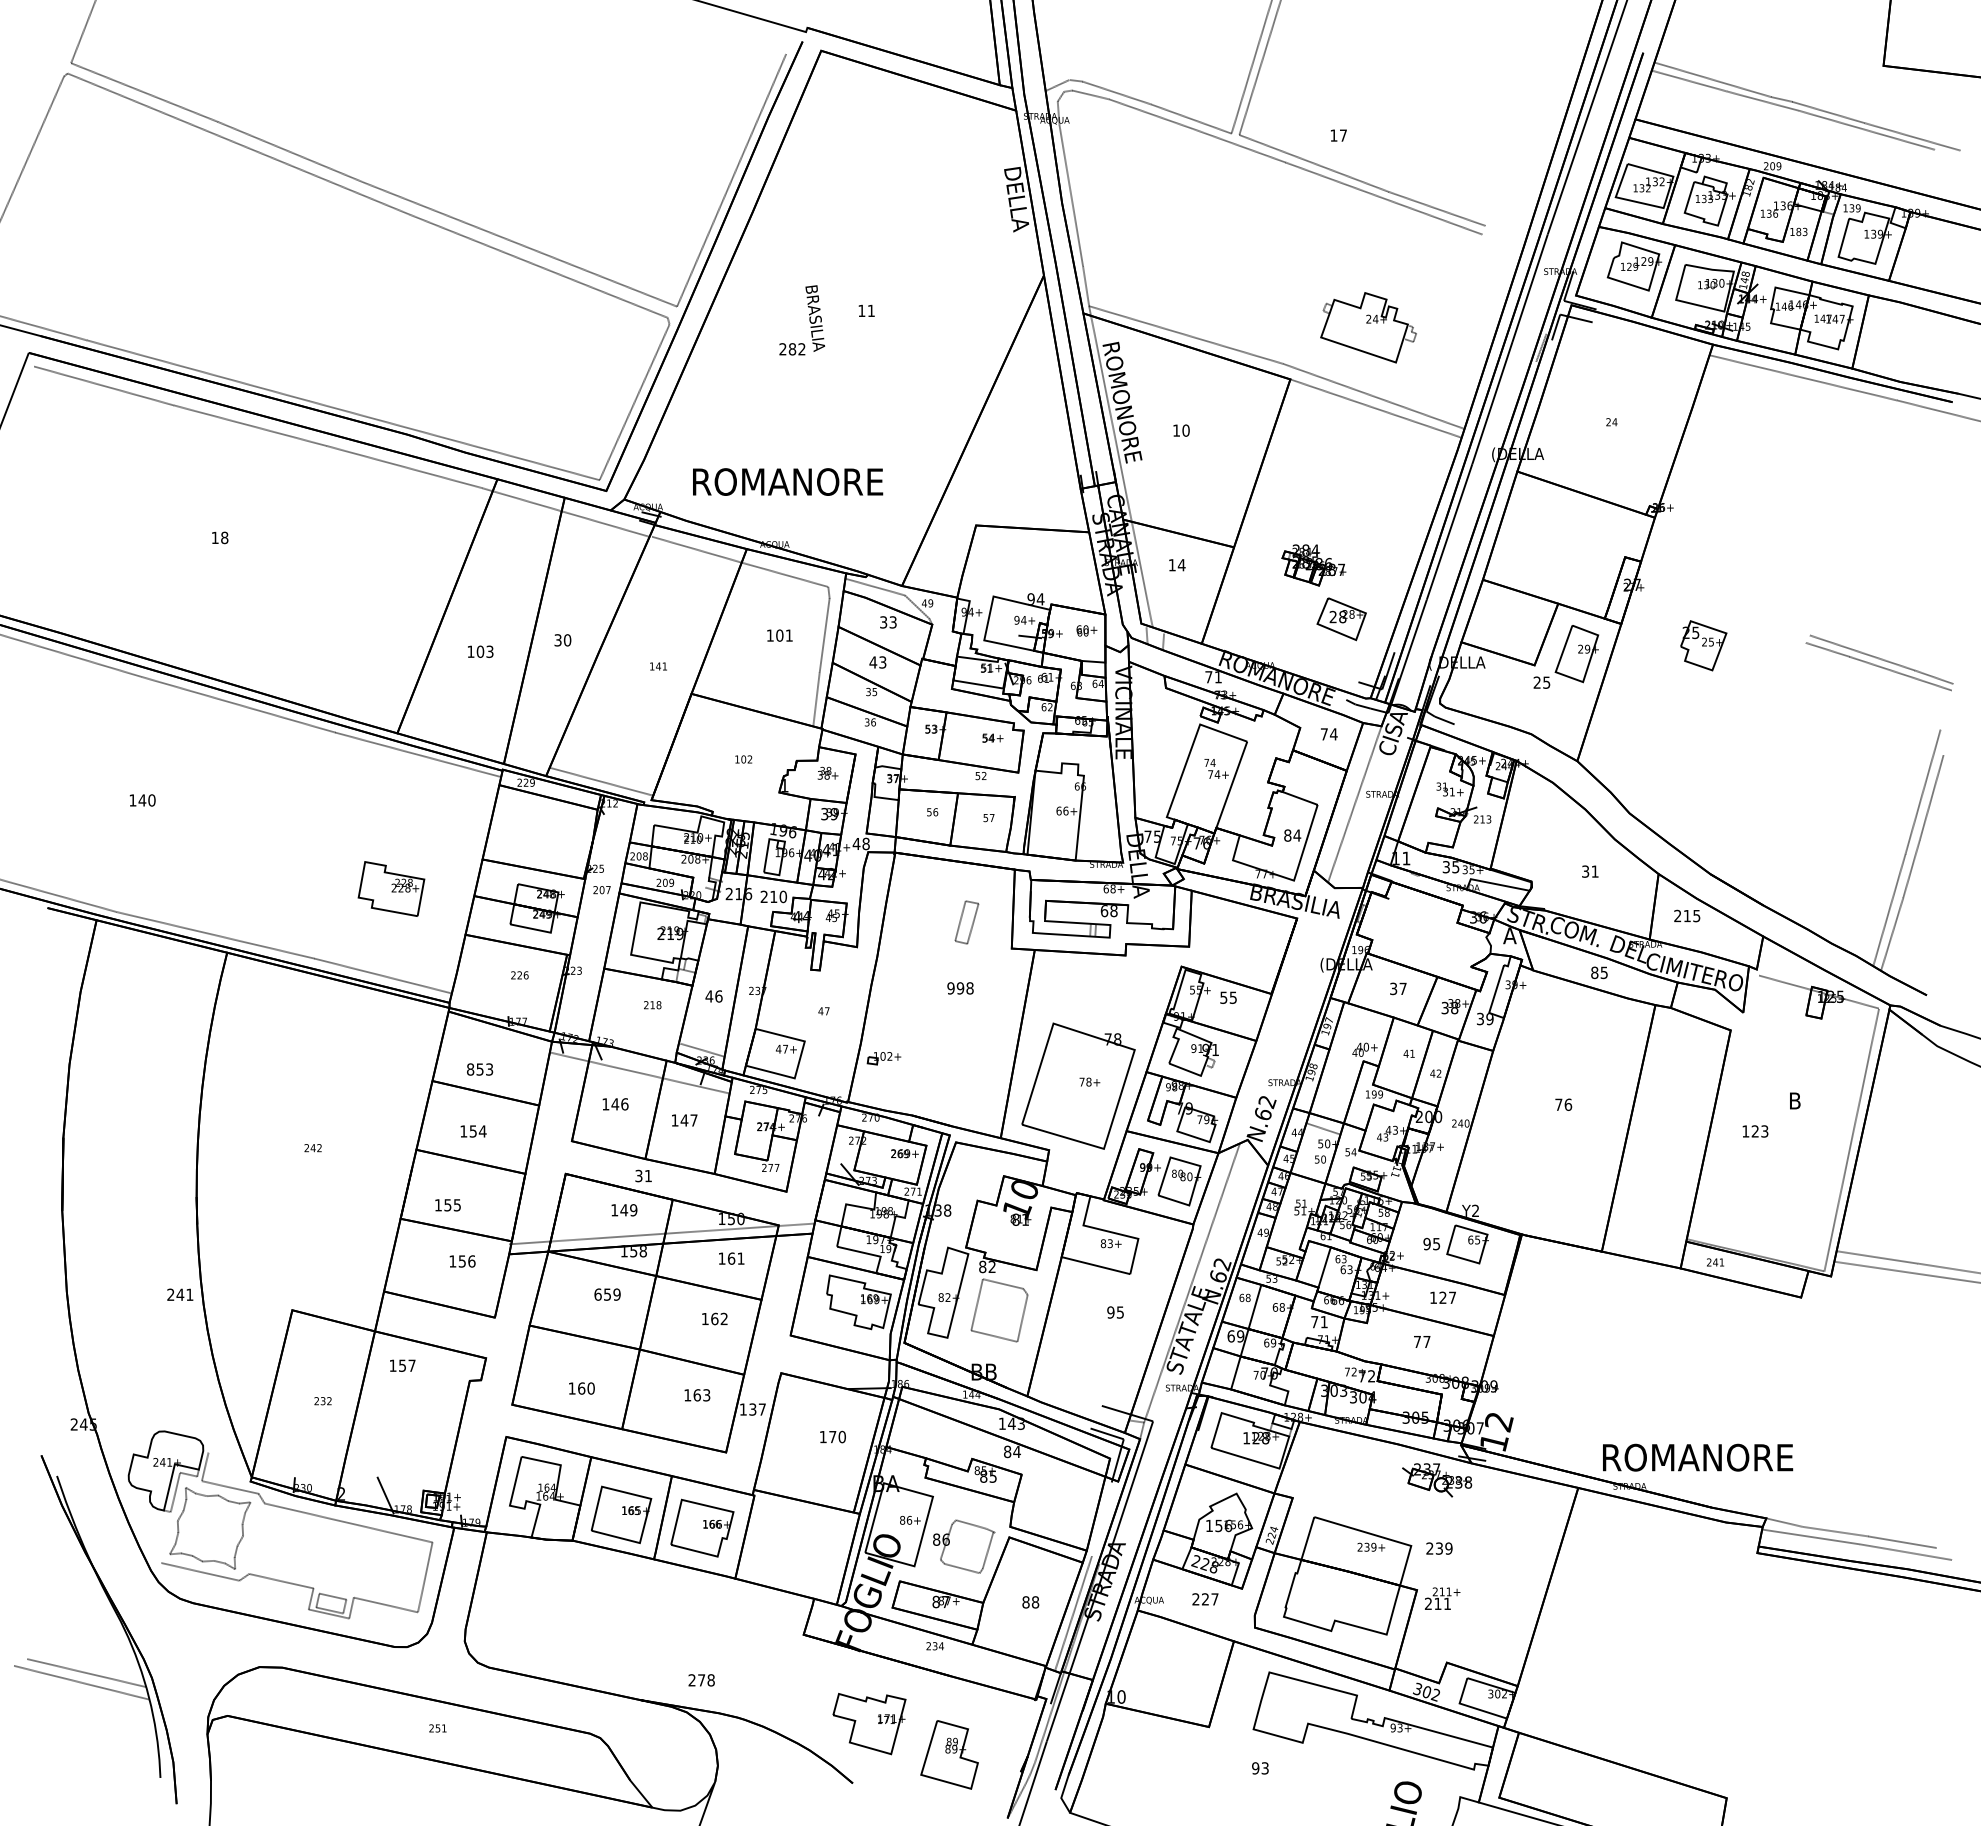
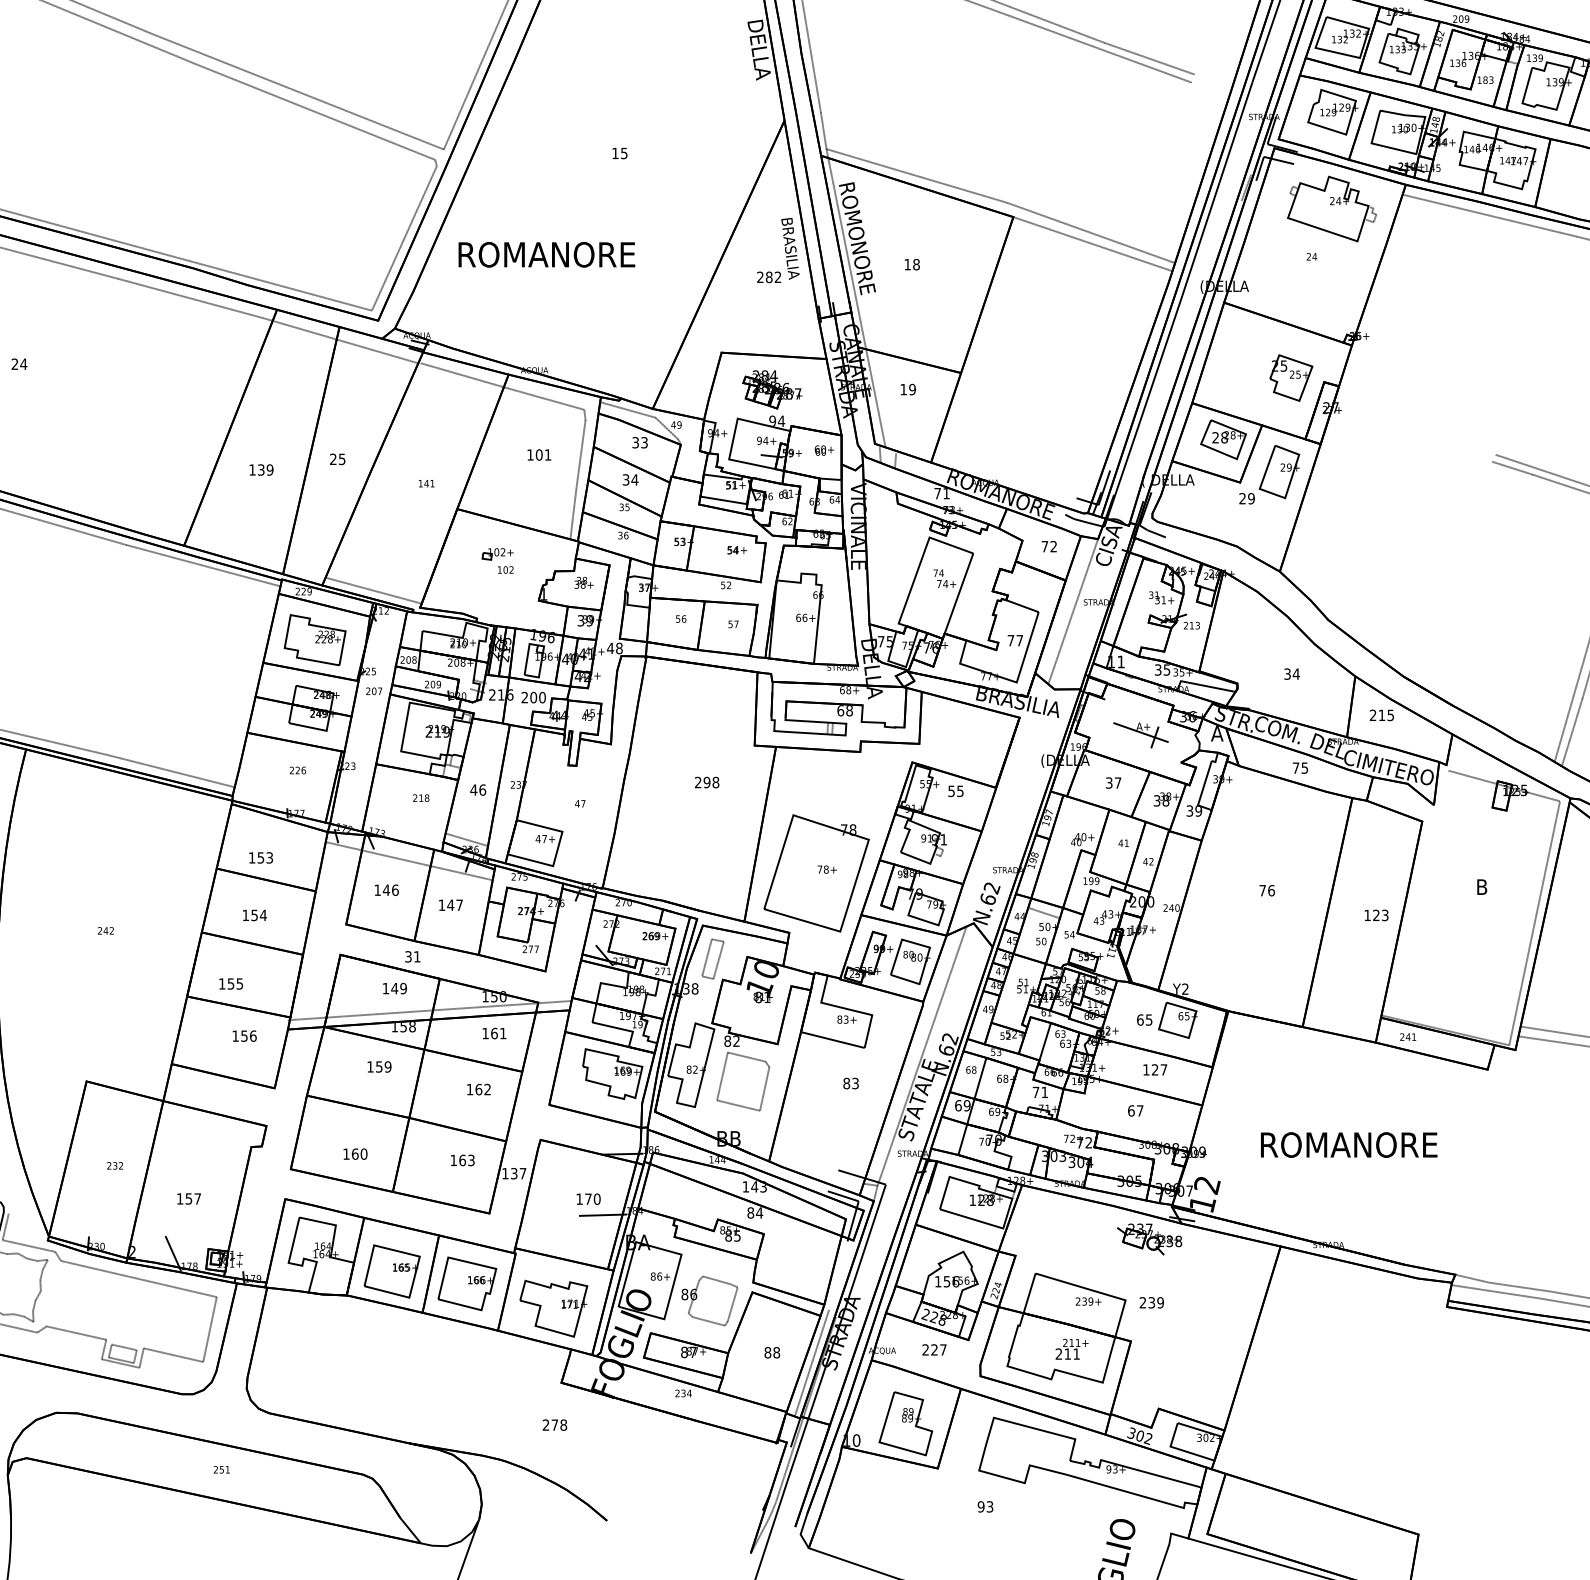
text: (870, 310) -> (623, 153), 11 -> 15
text: (801, 320) -> (777, 250), moved
part: (1368, 327) -> (1332, 208), moved
text: (1185, 430) -> (915, 264), 10 -> 18
text: (788, 481) -> (547, 254), moved
text: (219, 537) -> (18, 363), 18 -> 24
text: (1181, 565) -> (912, 389), 14 -> 19
part: (1313, 565) -> (772, 389), moved
part: (1341, 619) -> (1223, 440), moved
text: (562, 640) -> (337, 459), 30 -> 25
part: (1703, 645) -> (1291, 377), moved
text: (484, 651) -> (265, 469), 103 -> 139
text: (877, 662) -> (629, 479), 43 -> 34
text: (1546, 682) -> (1251, 498), 25 -> 29
text: (1333, 734) -> (1053, 546), 74 -> 72
text: (1292, 835) -> (1015, 640), 84 -> 77
text: (1594, 871) -> (1295, 674), 31 -> 34
part: (391, 888) -> (315, 639), moved
text: (773, 896) -> (533, 697), 210 -> 200
part: (966, 922) -> (712, 959), moved
part: (1427, 937) -> (1140, 735), added
text: (1594, 972) -> (1295, 767), 85 -> 75
text: (950, 988) -> (697, 782), 998 -> 298
part: (883, 1058) -> (497, 554), moved
text: (470, 1069) -> (252, 857), 853 -> 153
text: (1755, 1131) -> (1376, 915), moved
text: (1426, 1243) -> (1139, 1019), 95 -> 65
text: (597, 1294) -> (369, 1066), 659 -> 159
text: (1115, 1312) -> (850, 1083), 95 -> 83
text: (1417, 1341) -> (1131, 1110), 77 -> 67
text: (402, 1365) -> (188, 1198), moved
line: (848, 1454) -> (603, 1215), added
text: (1698, 1457) -> (1349, 1144), moved
text: (1442, 1598) -> (1071, 1349), moved
text: (701, 1680) -> (554, 1425), moved
part: (869, 1724) -> (553, 1309), moved
part: (949, 1754) -> (905, 1423), moved

